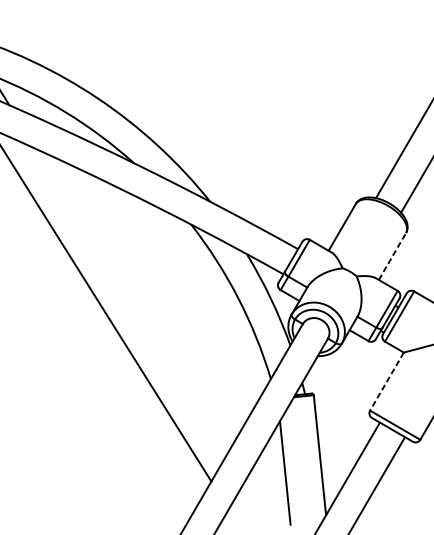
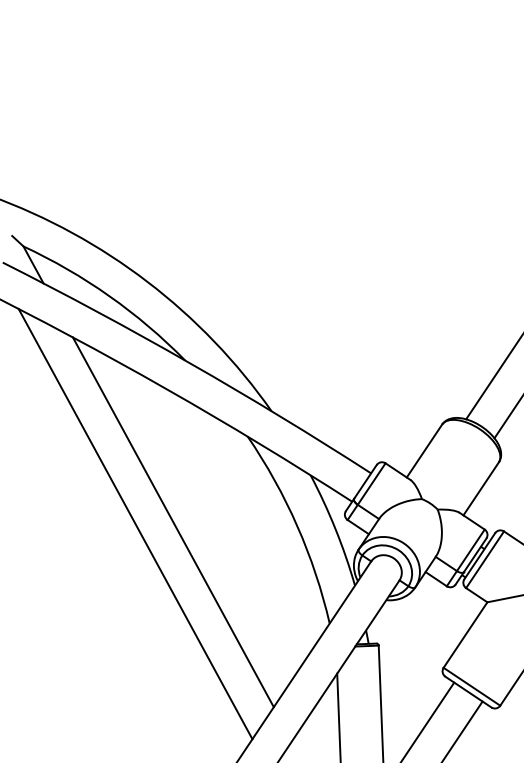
line: (392, 256) -> (481, 488), dashed -> solid
line: (131, 301) -> (172, 522), added
line: (386, 381) -> (465, 635), dashed -> solid

